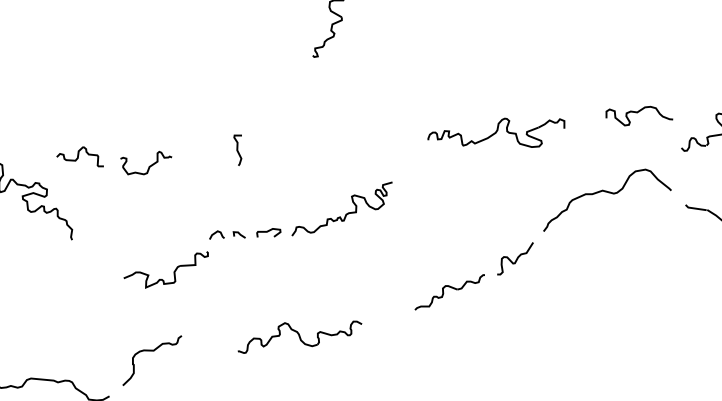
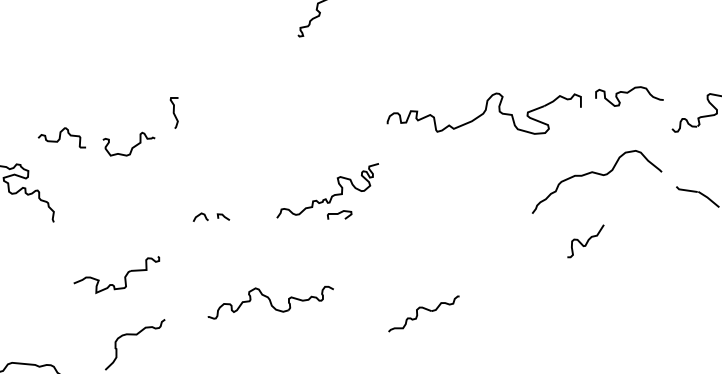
part: (496, 132) -> (484, 113), size x1.4
curve: (237, 149) -> (173, 112), moved
curve: (268, 232) -> (339, 214), moved
curve: (516, 258) -> (586, 241), moved
part: (173, 271) -> (124, 276), moved
part: (449, 292) -> (423, 314), moved
part: (299, 336) -> (270, 301), moved

